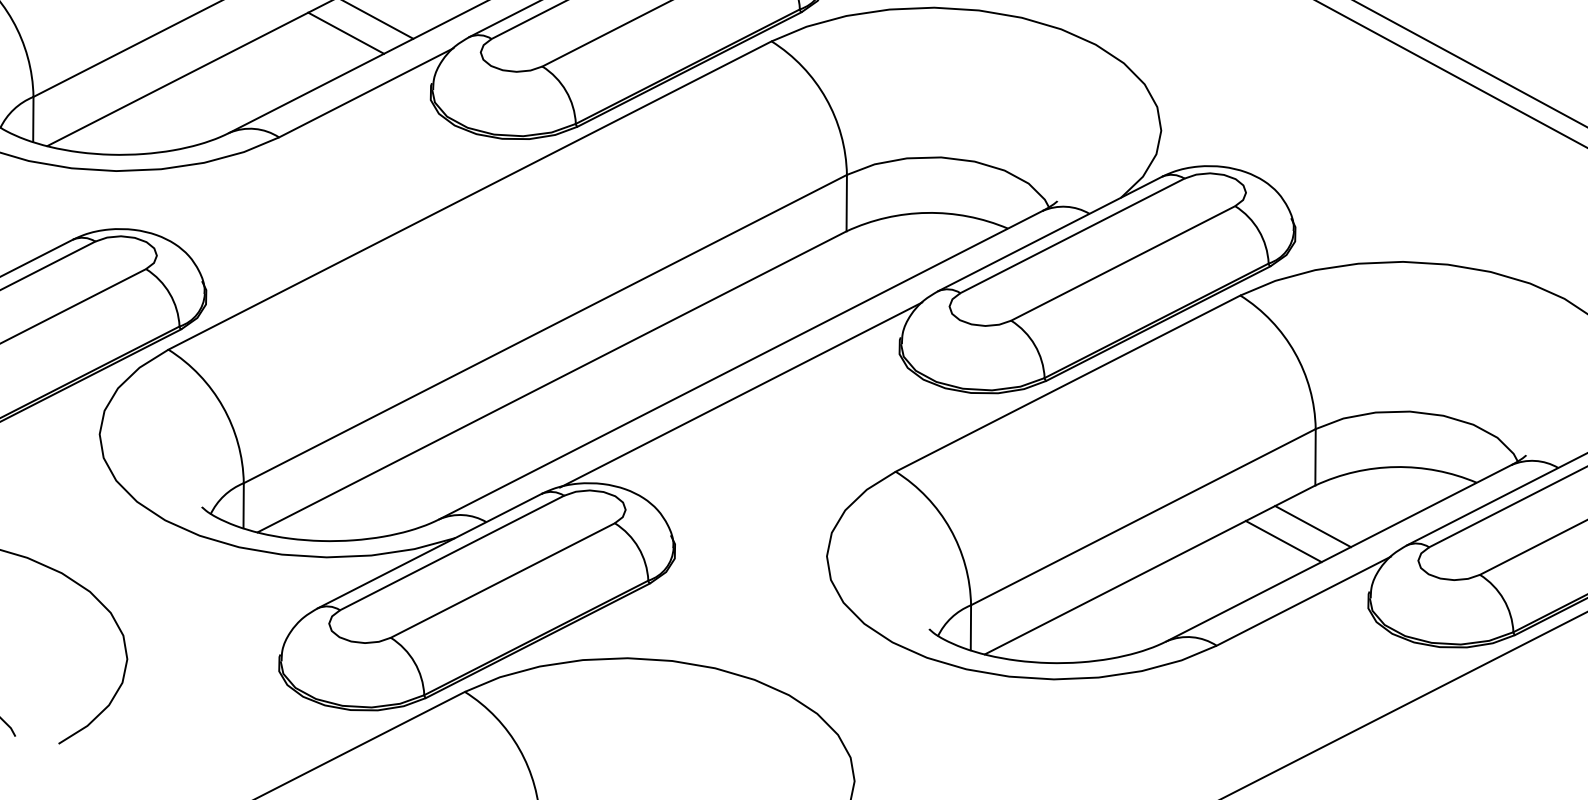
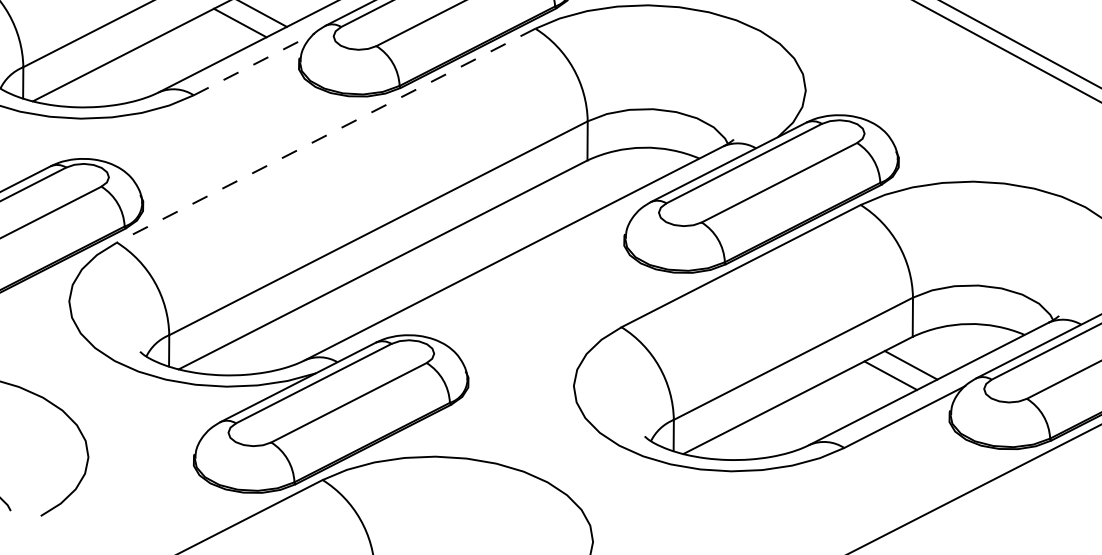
line: (366, 93) -> (254, 64), solid -> dashed
line: (470, 195) -> (326, 135), solid -> dashed
line: (739, 394) -> (513, 273), removed

